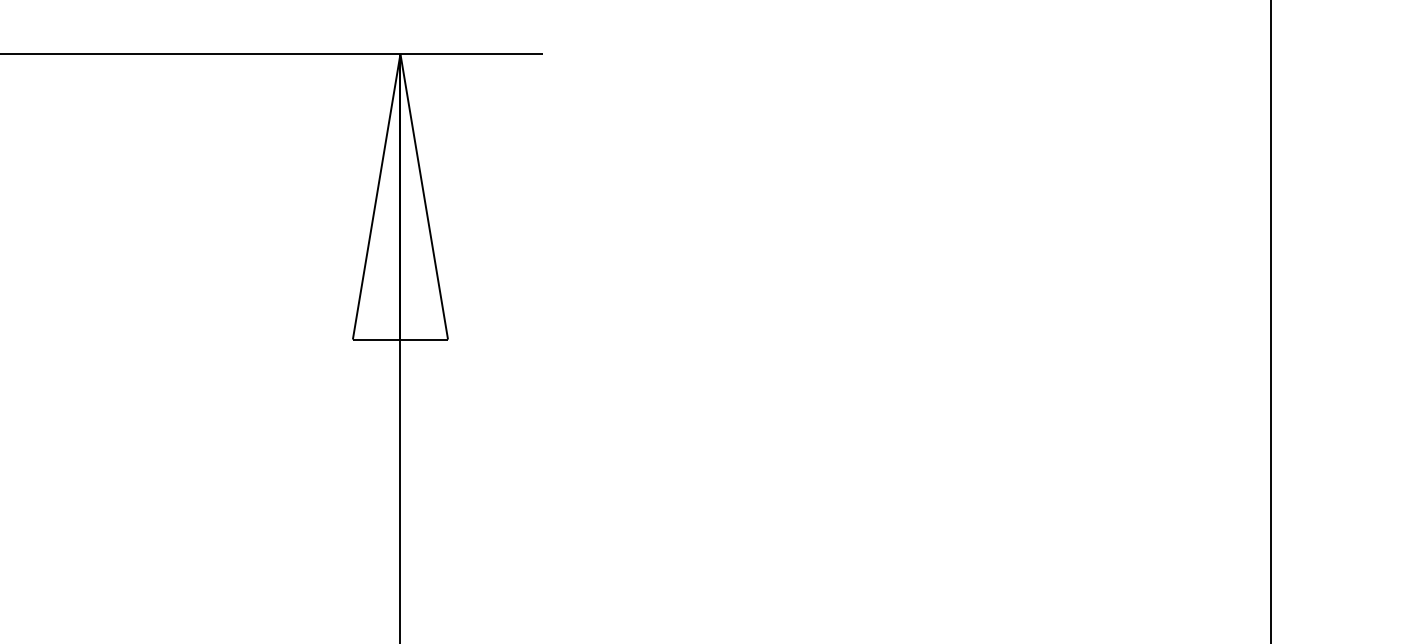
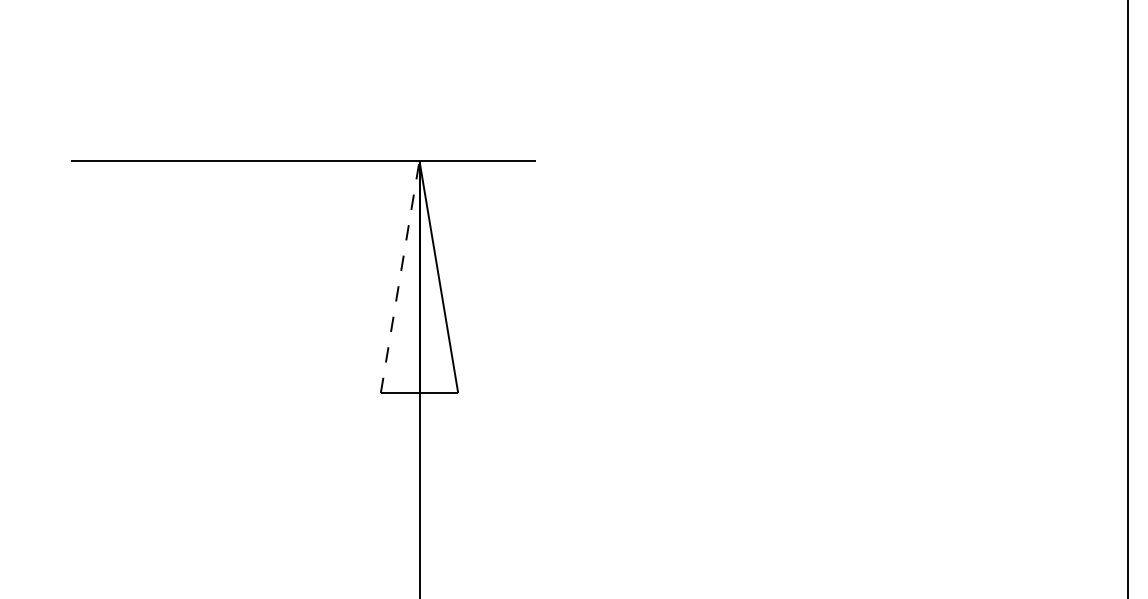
line: (377, 196) -> (400, 276), solid -> dashed

